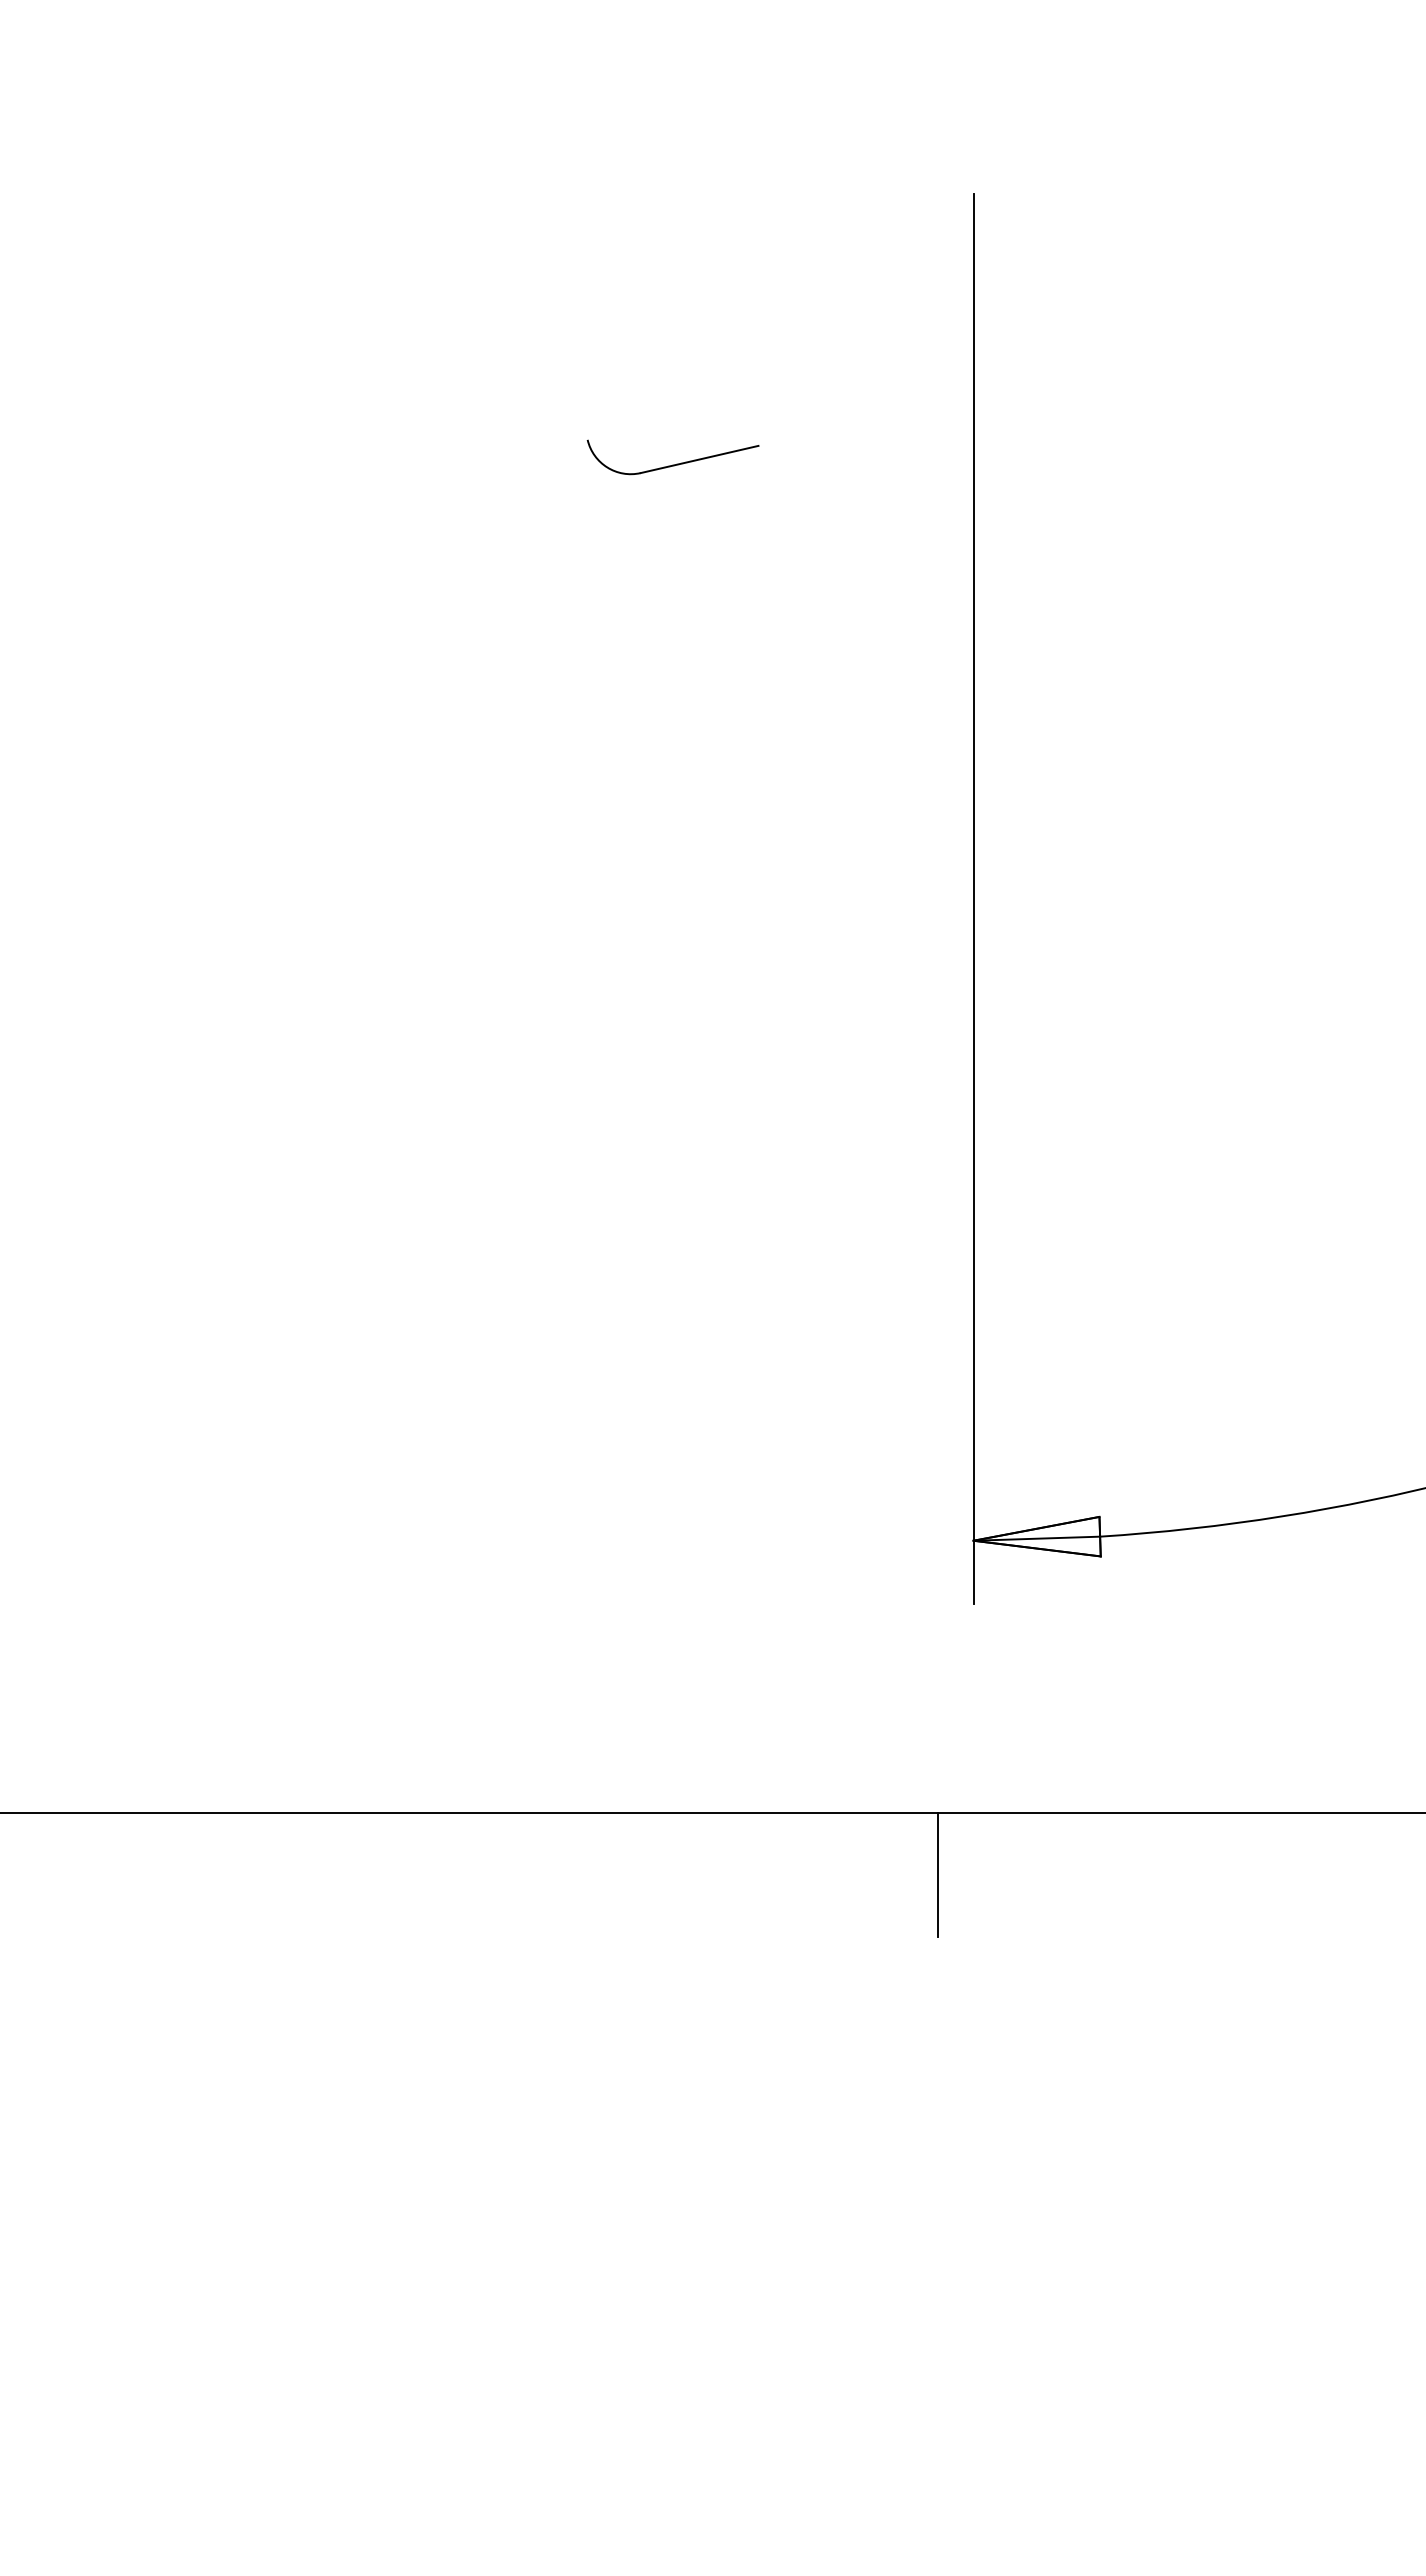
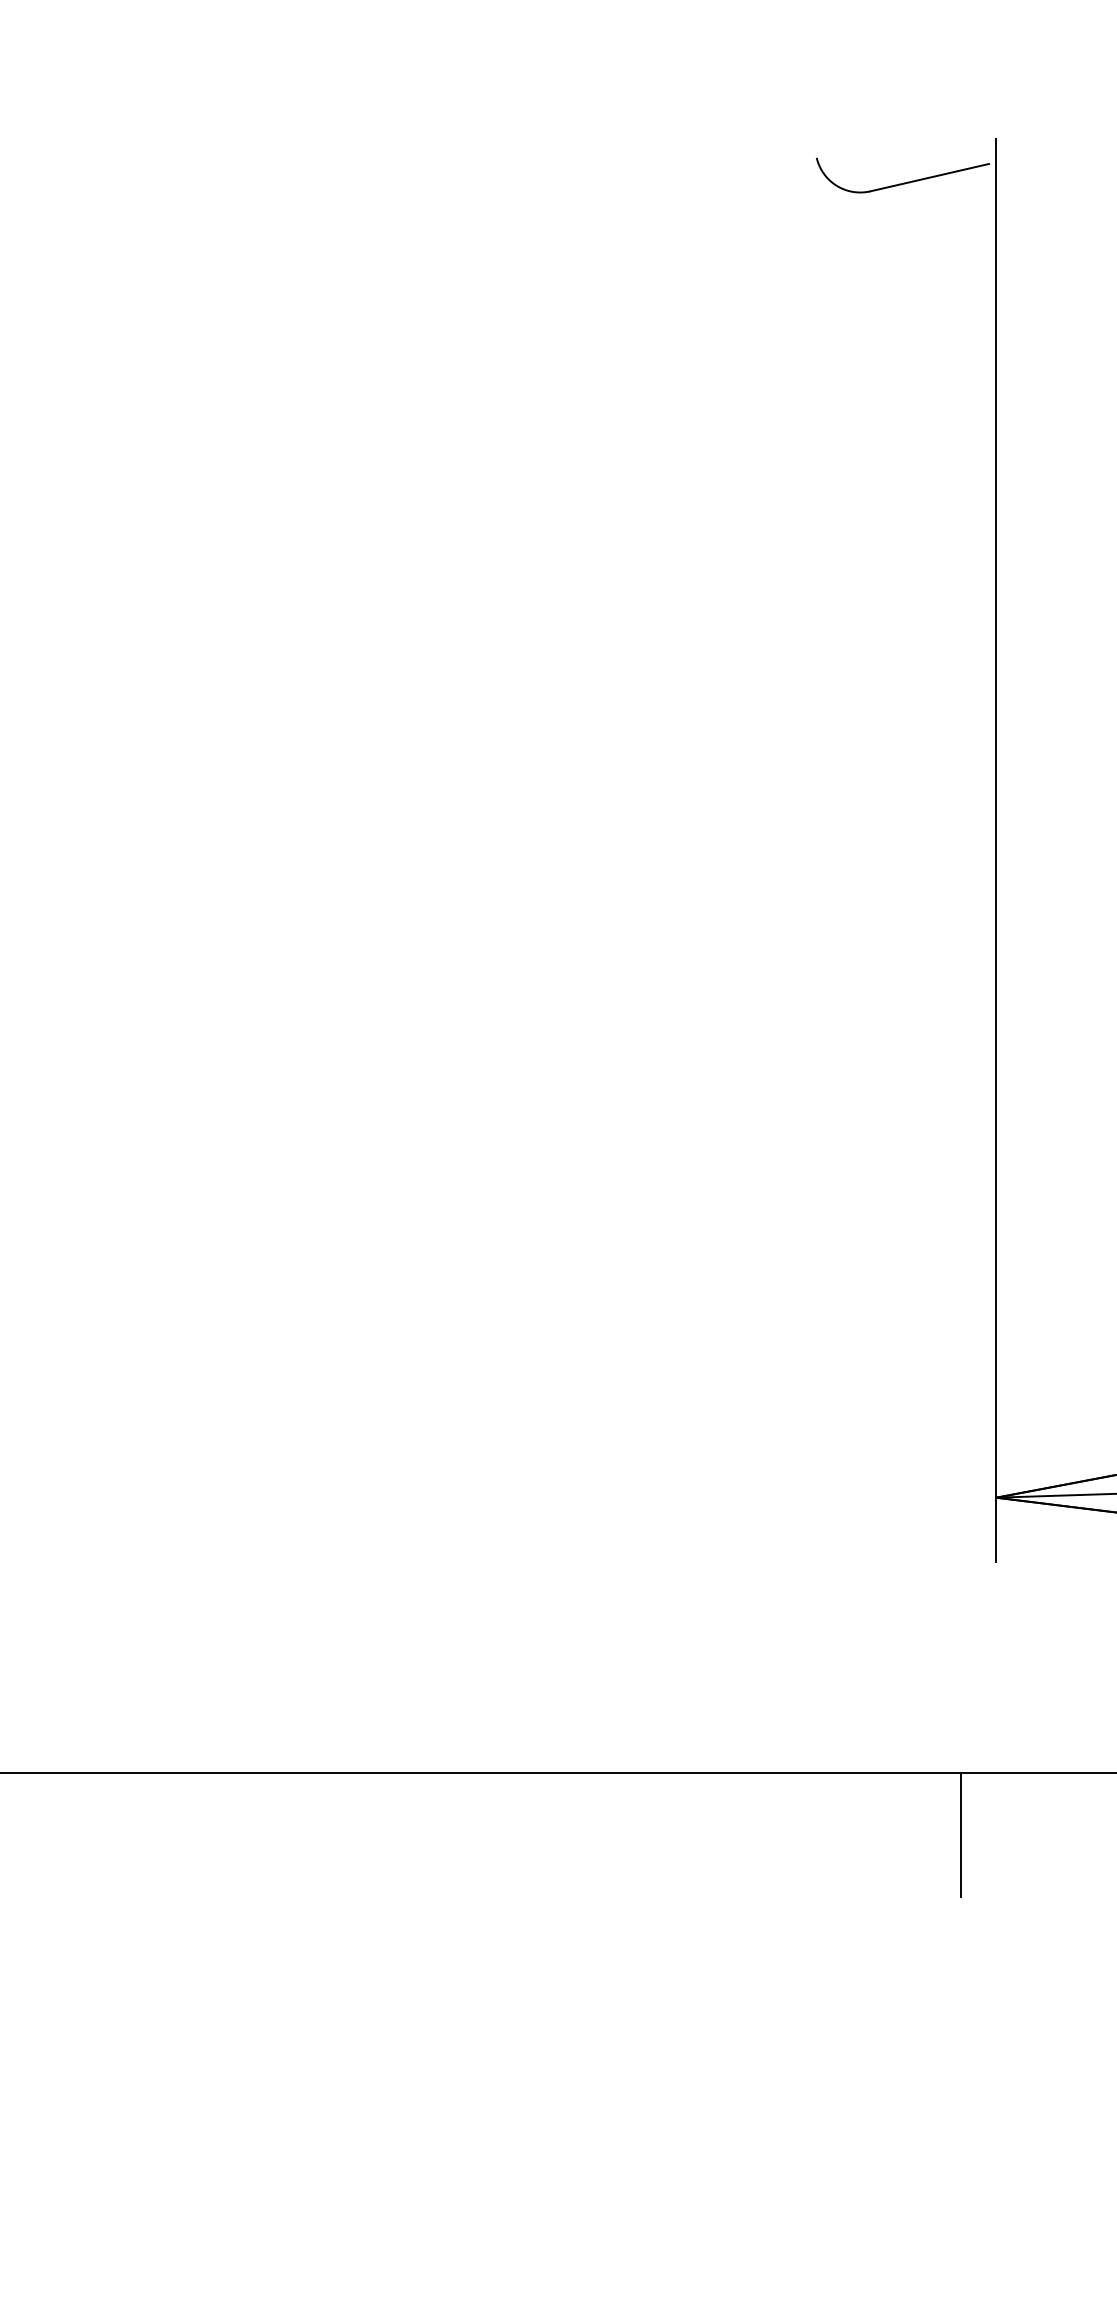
part: (672, 464) -> (902, 182), moved

